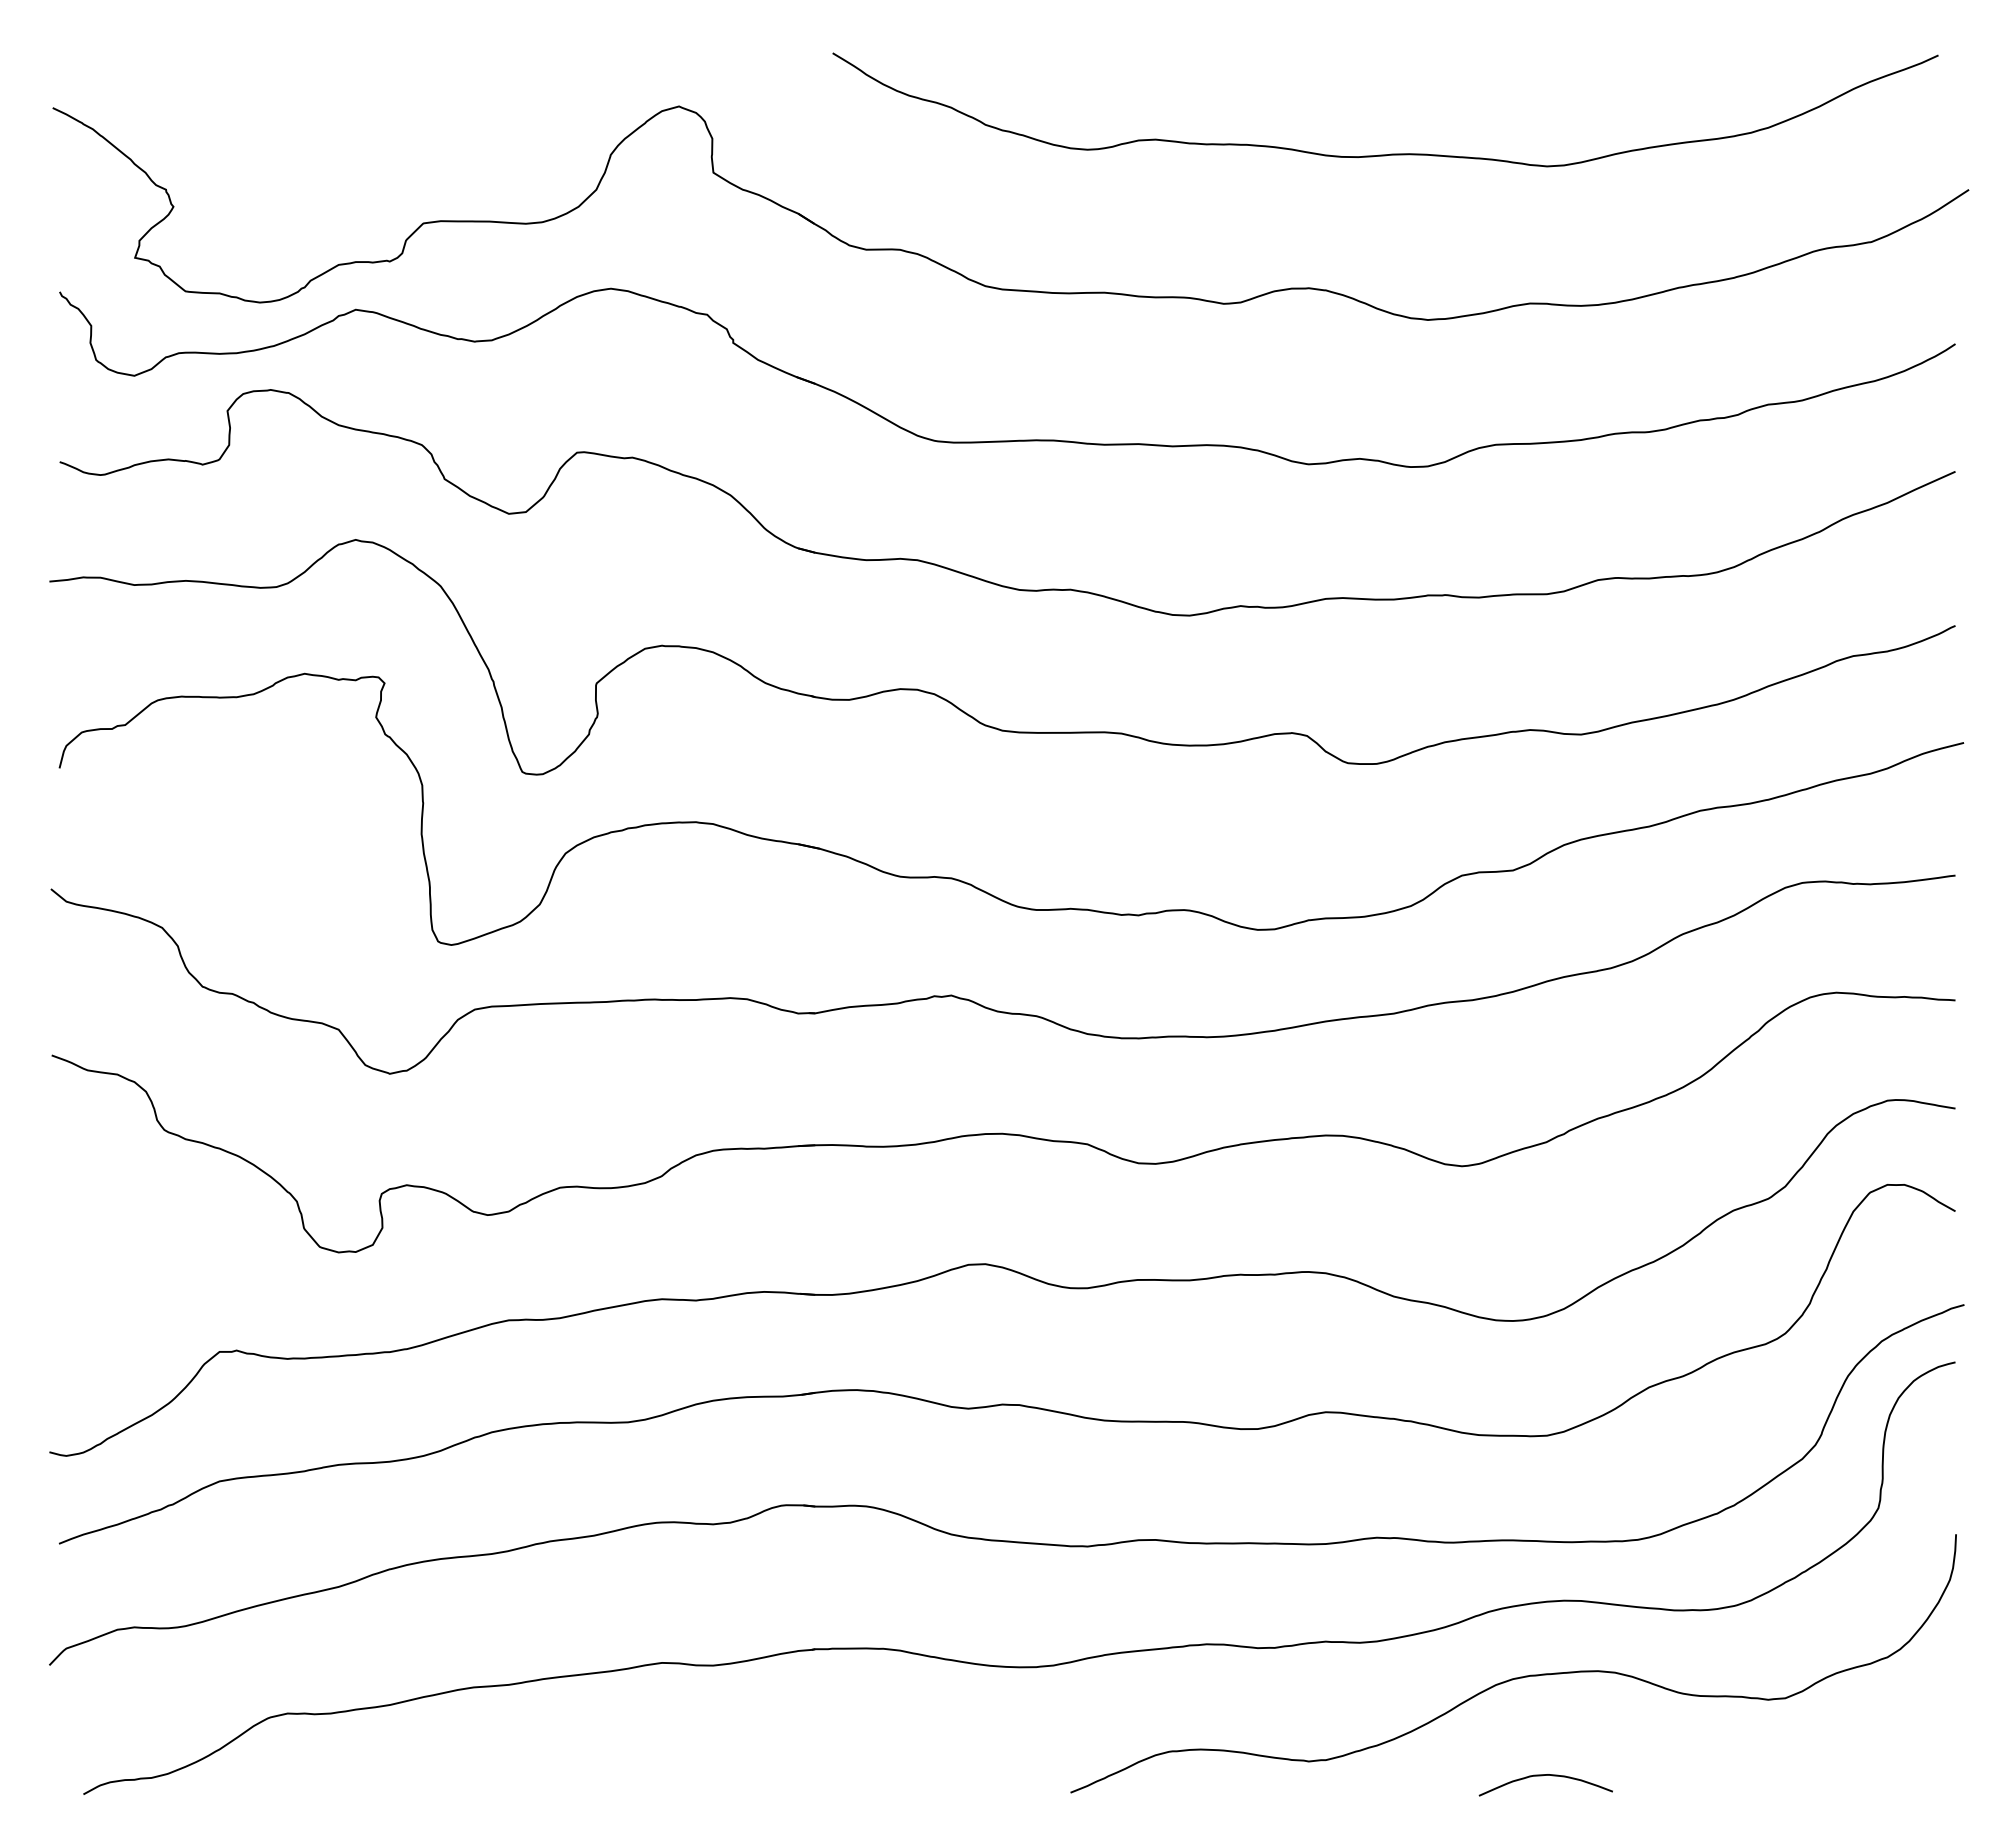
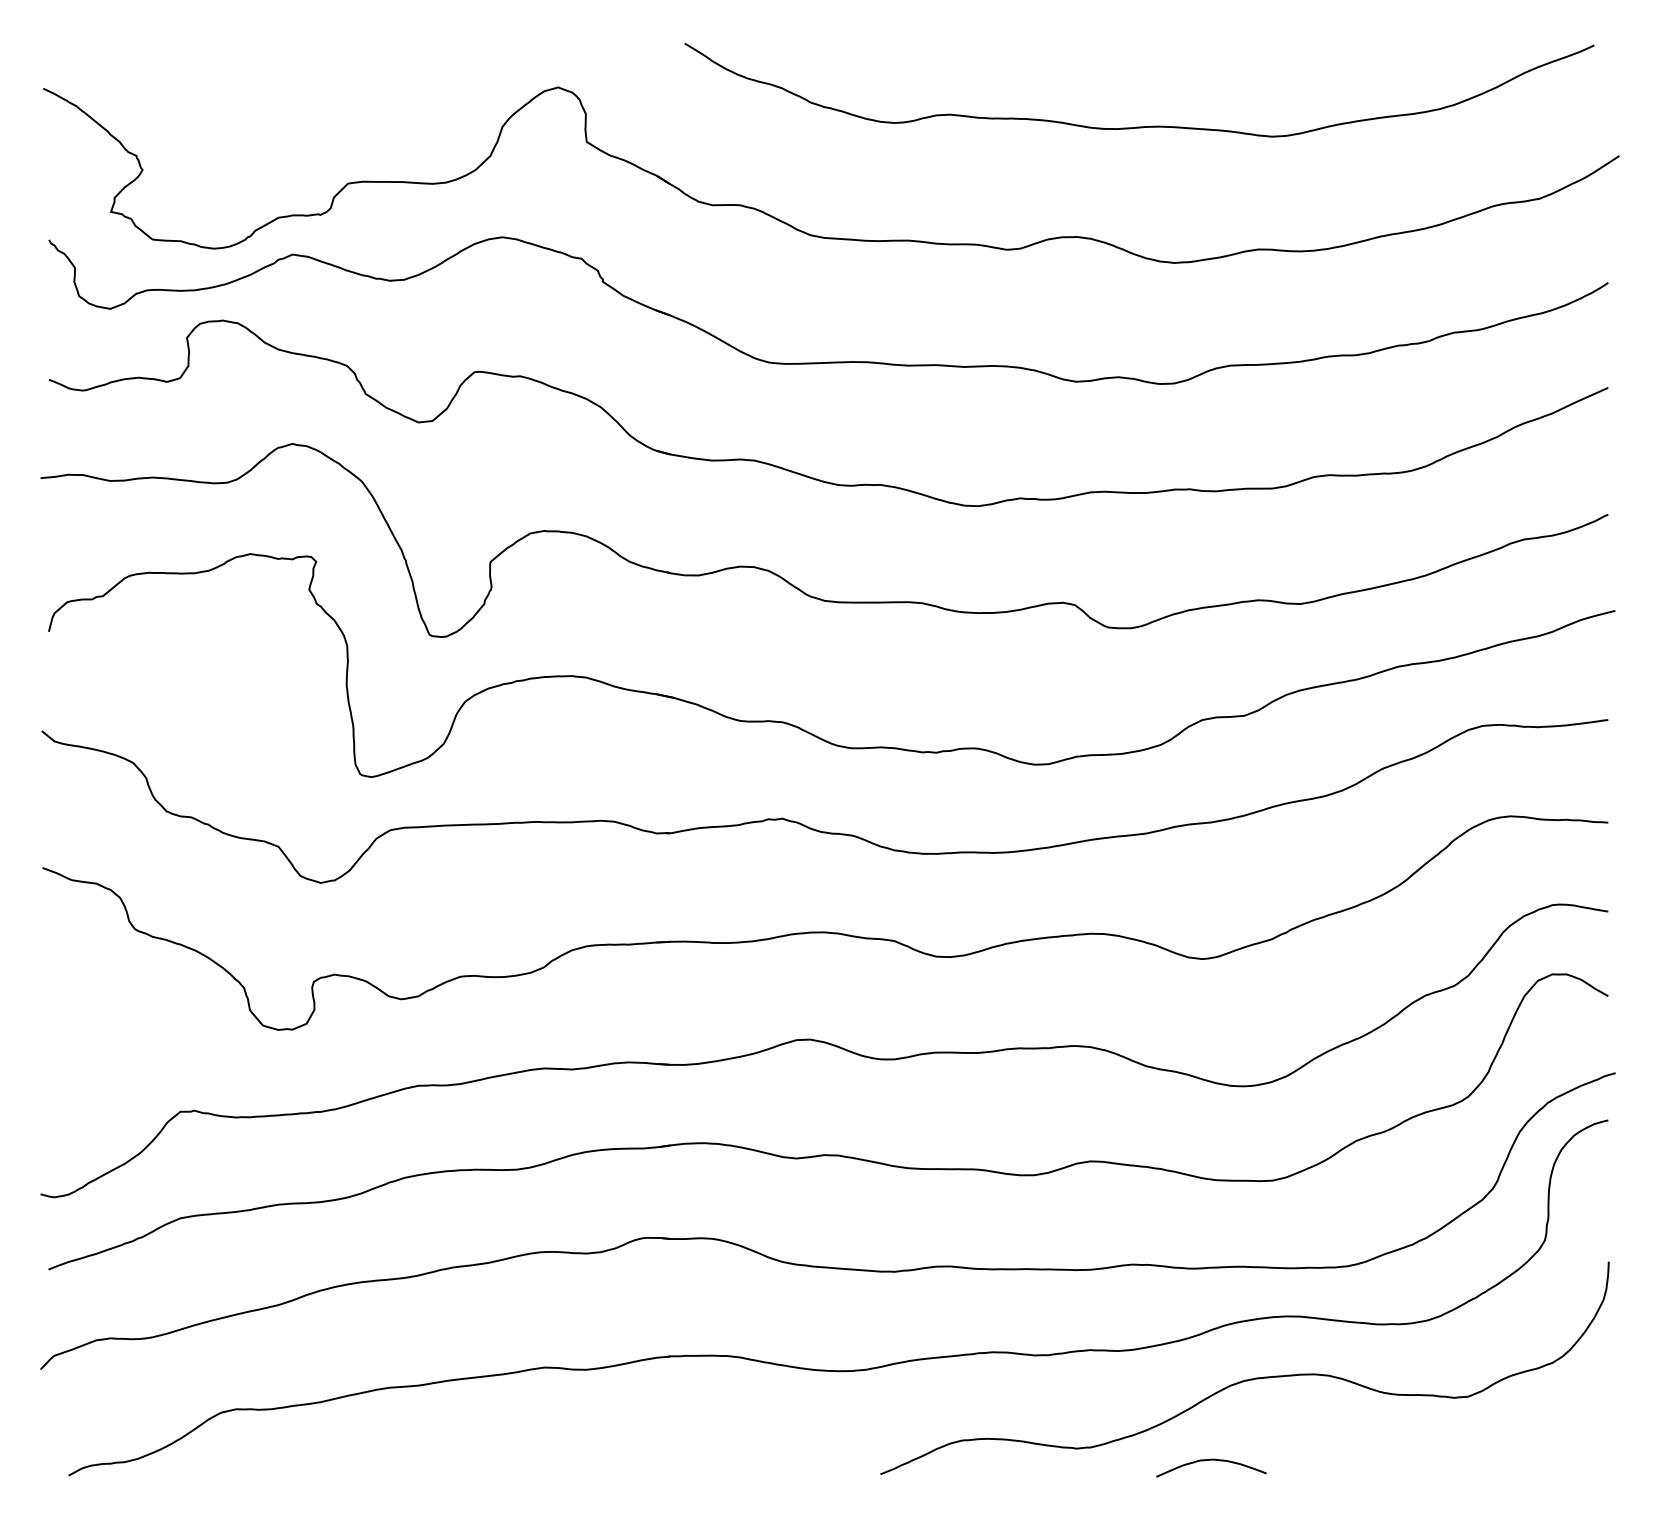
curve: (1542, 1776) -> (1208, 1461), moved

